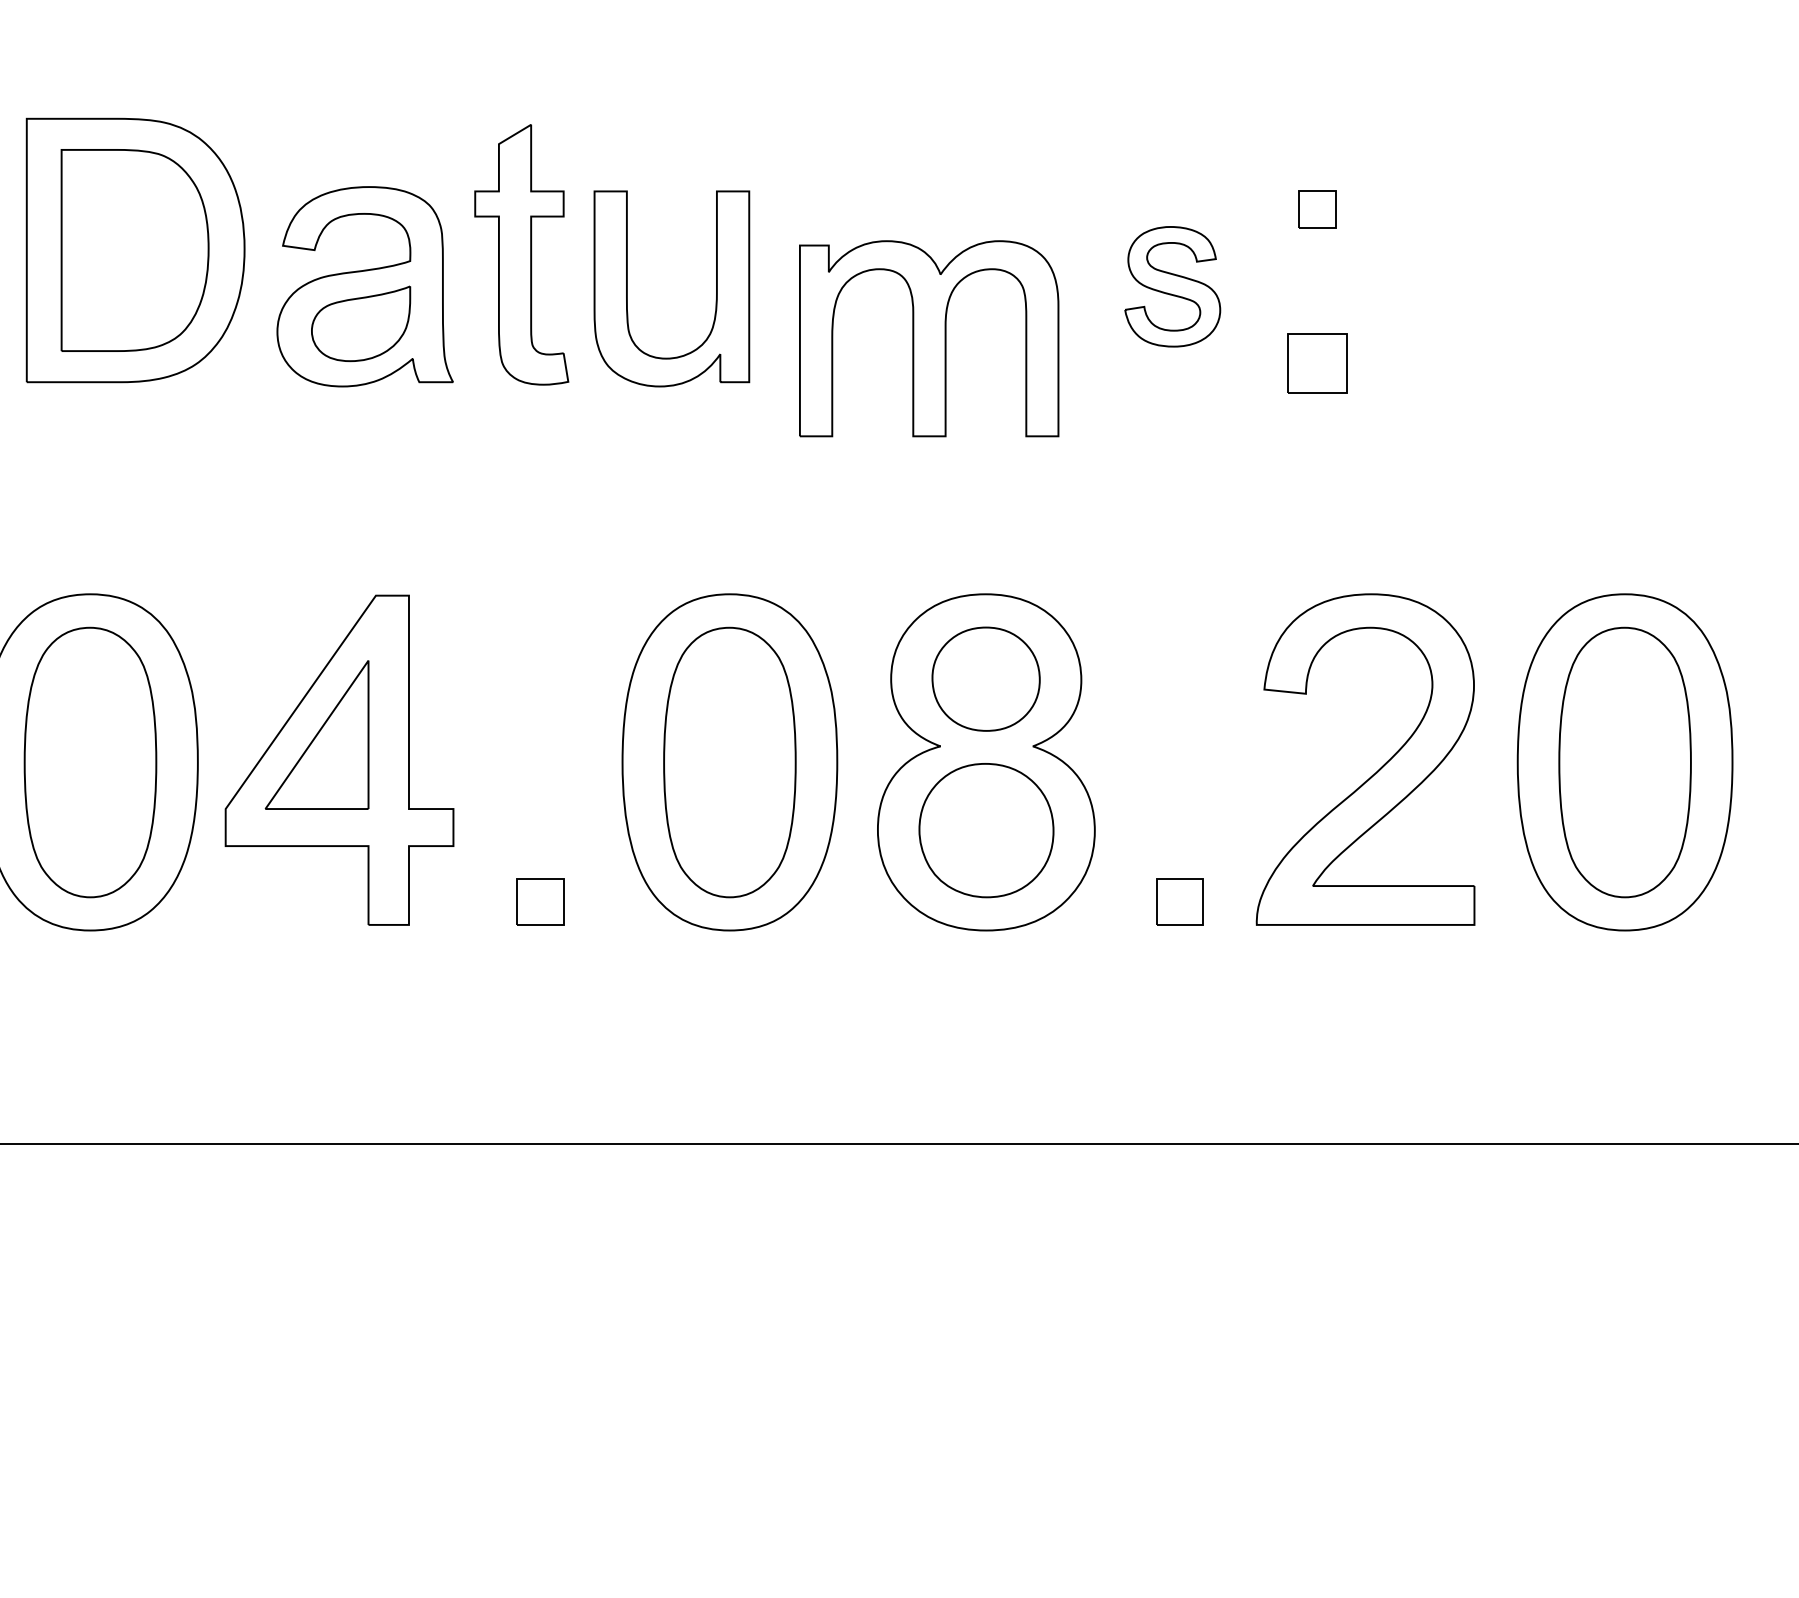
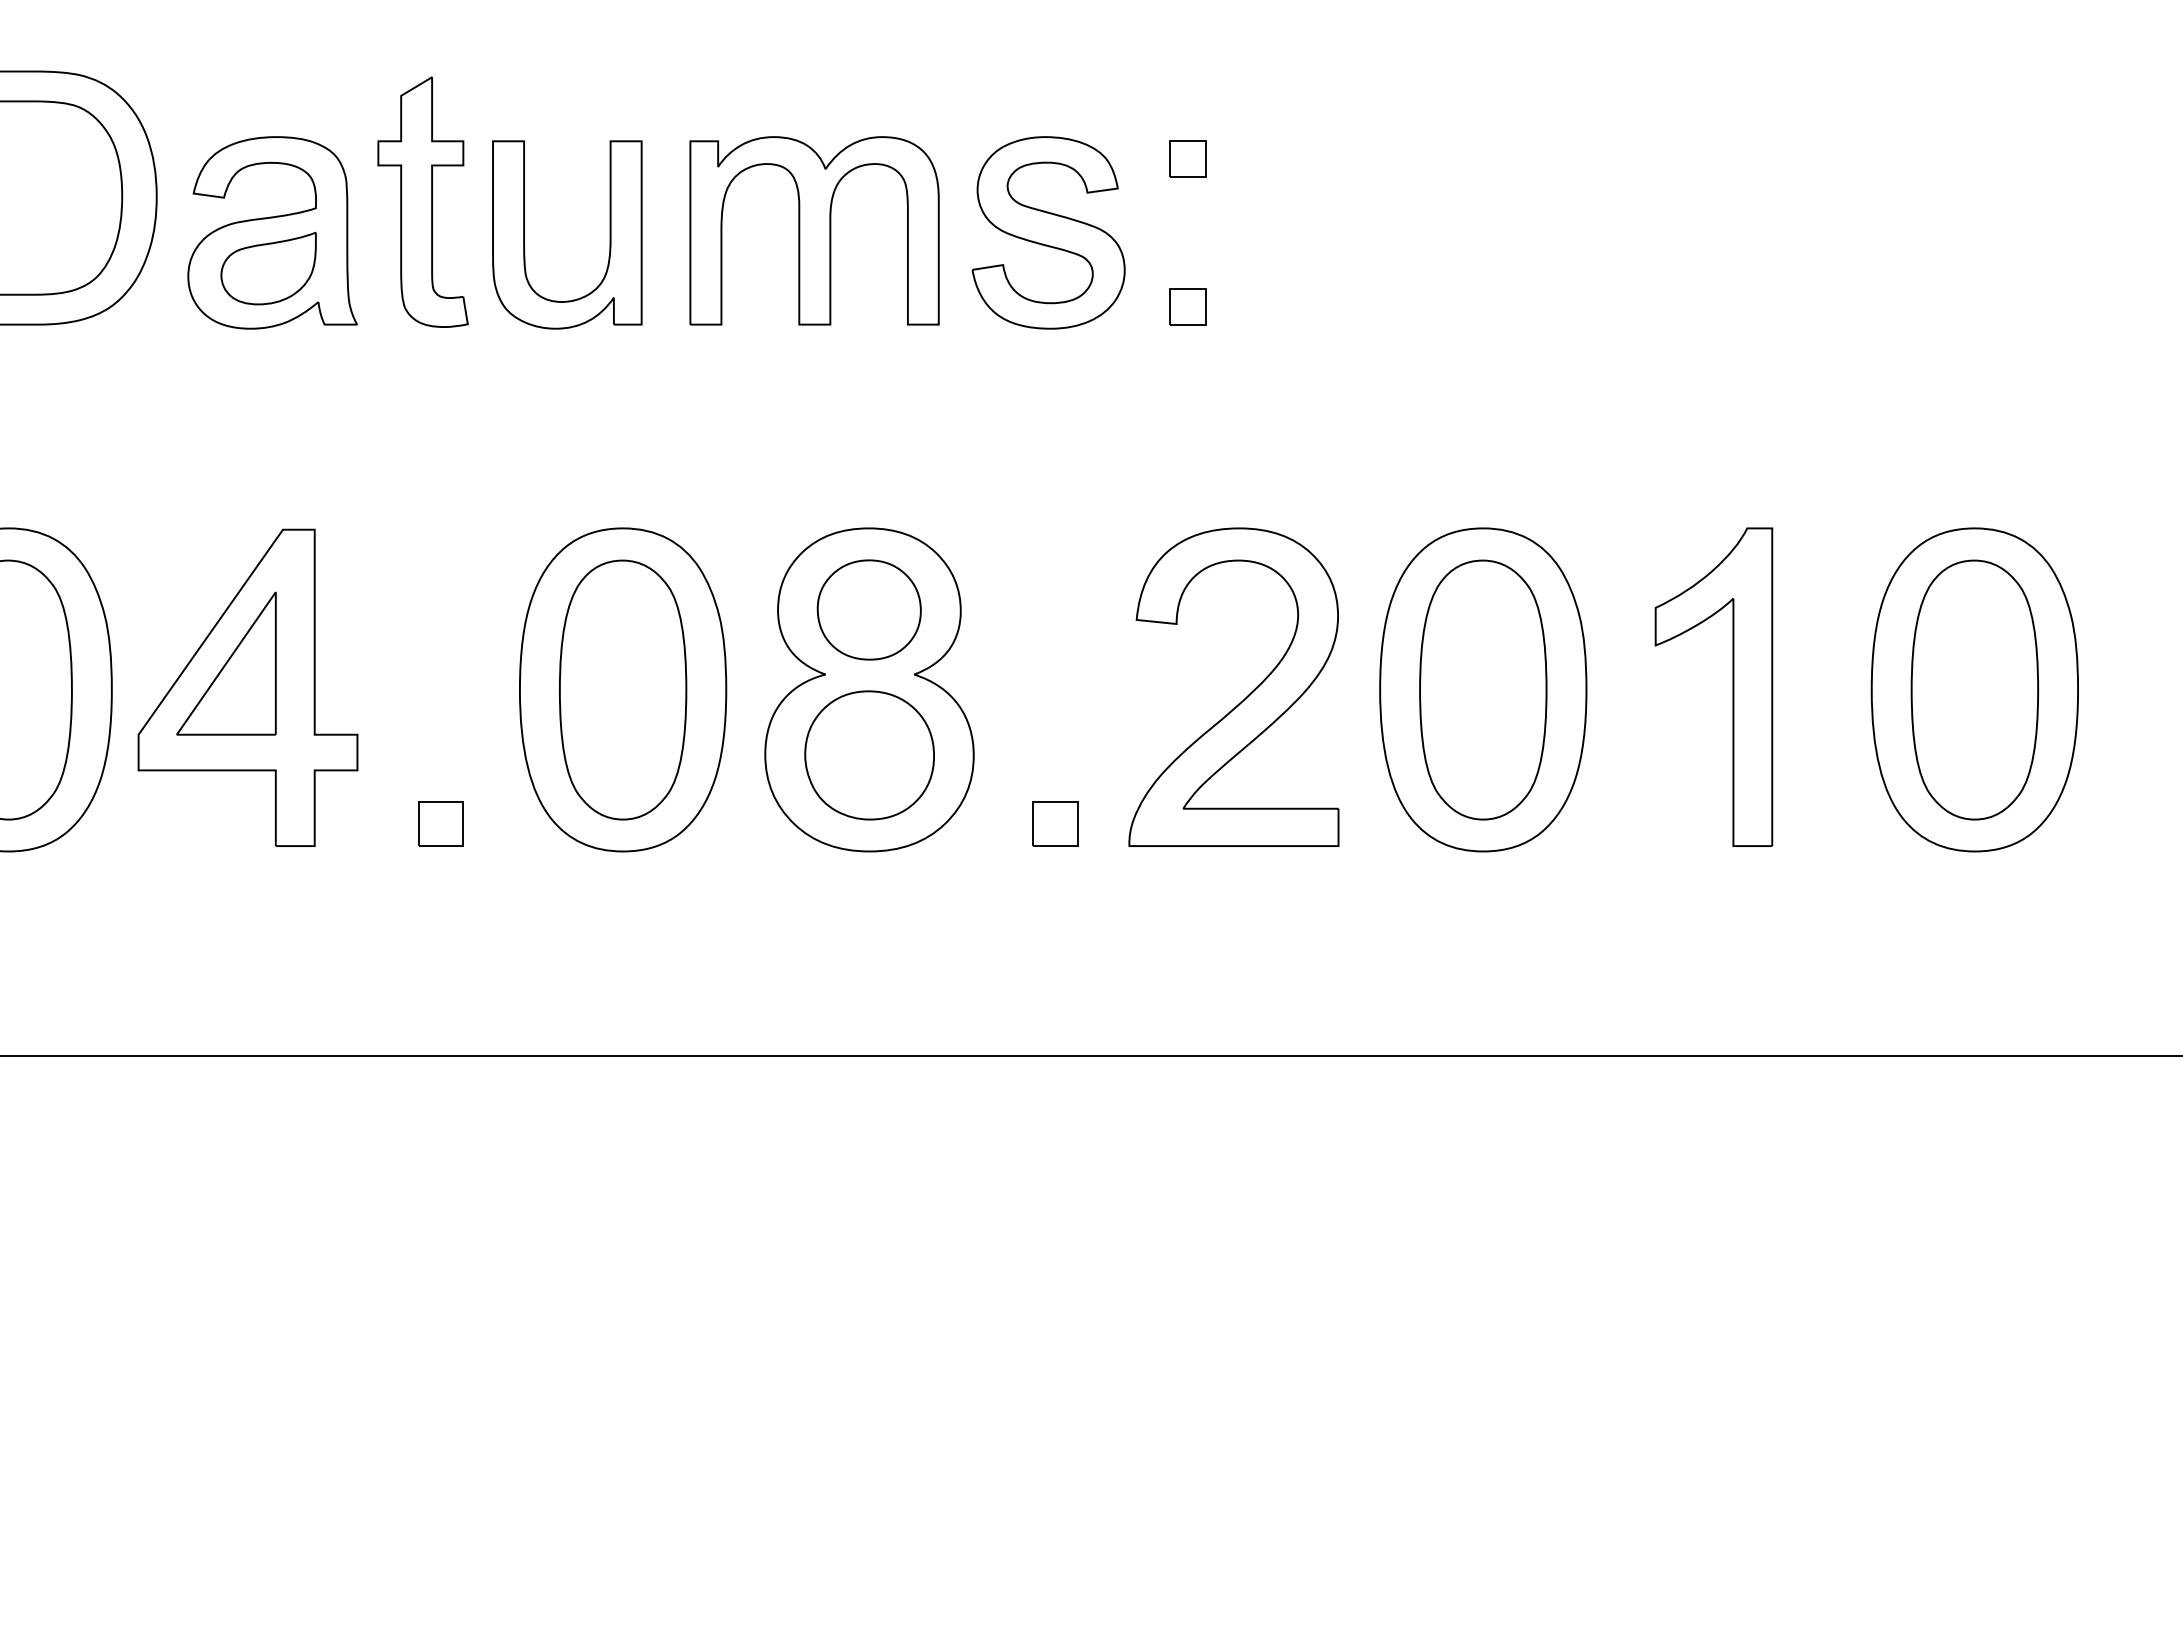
part: (1172, 286) -> (1048, 232), size x1.67
part: (929, 338) -> (814, 230), moved
part: (1317, 363) -> (1187, 306), size x0.62

